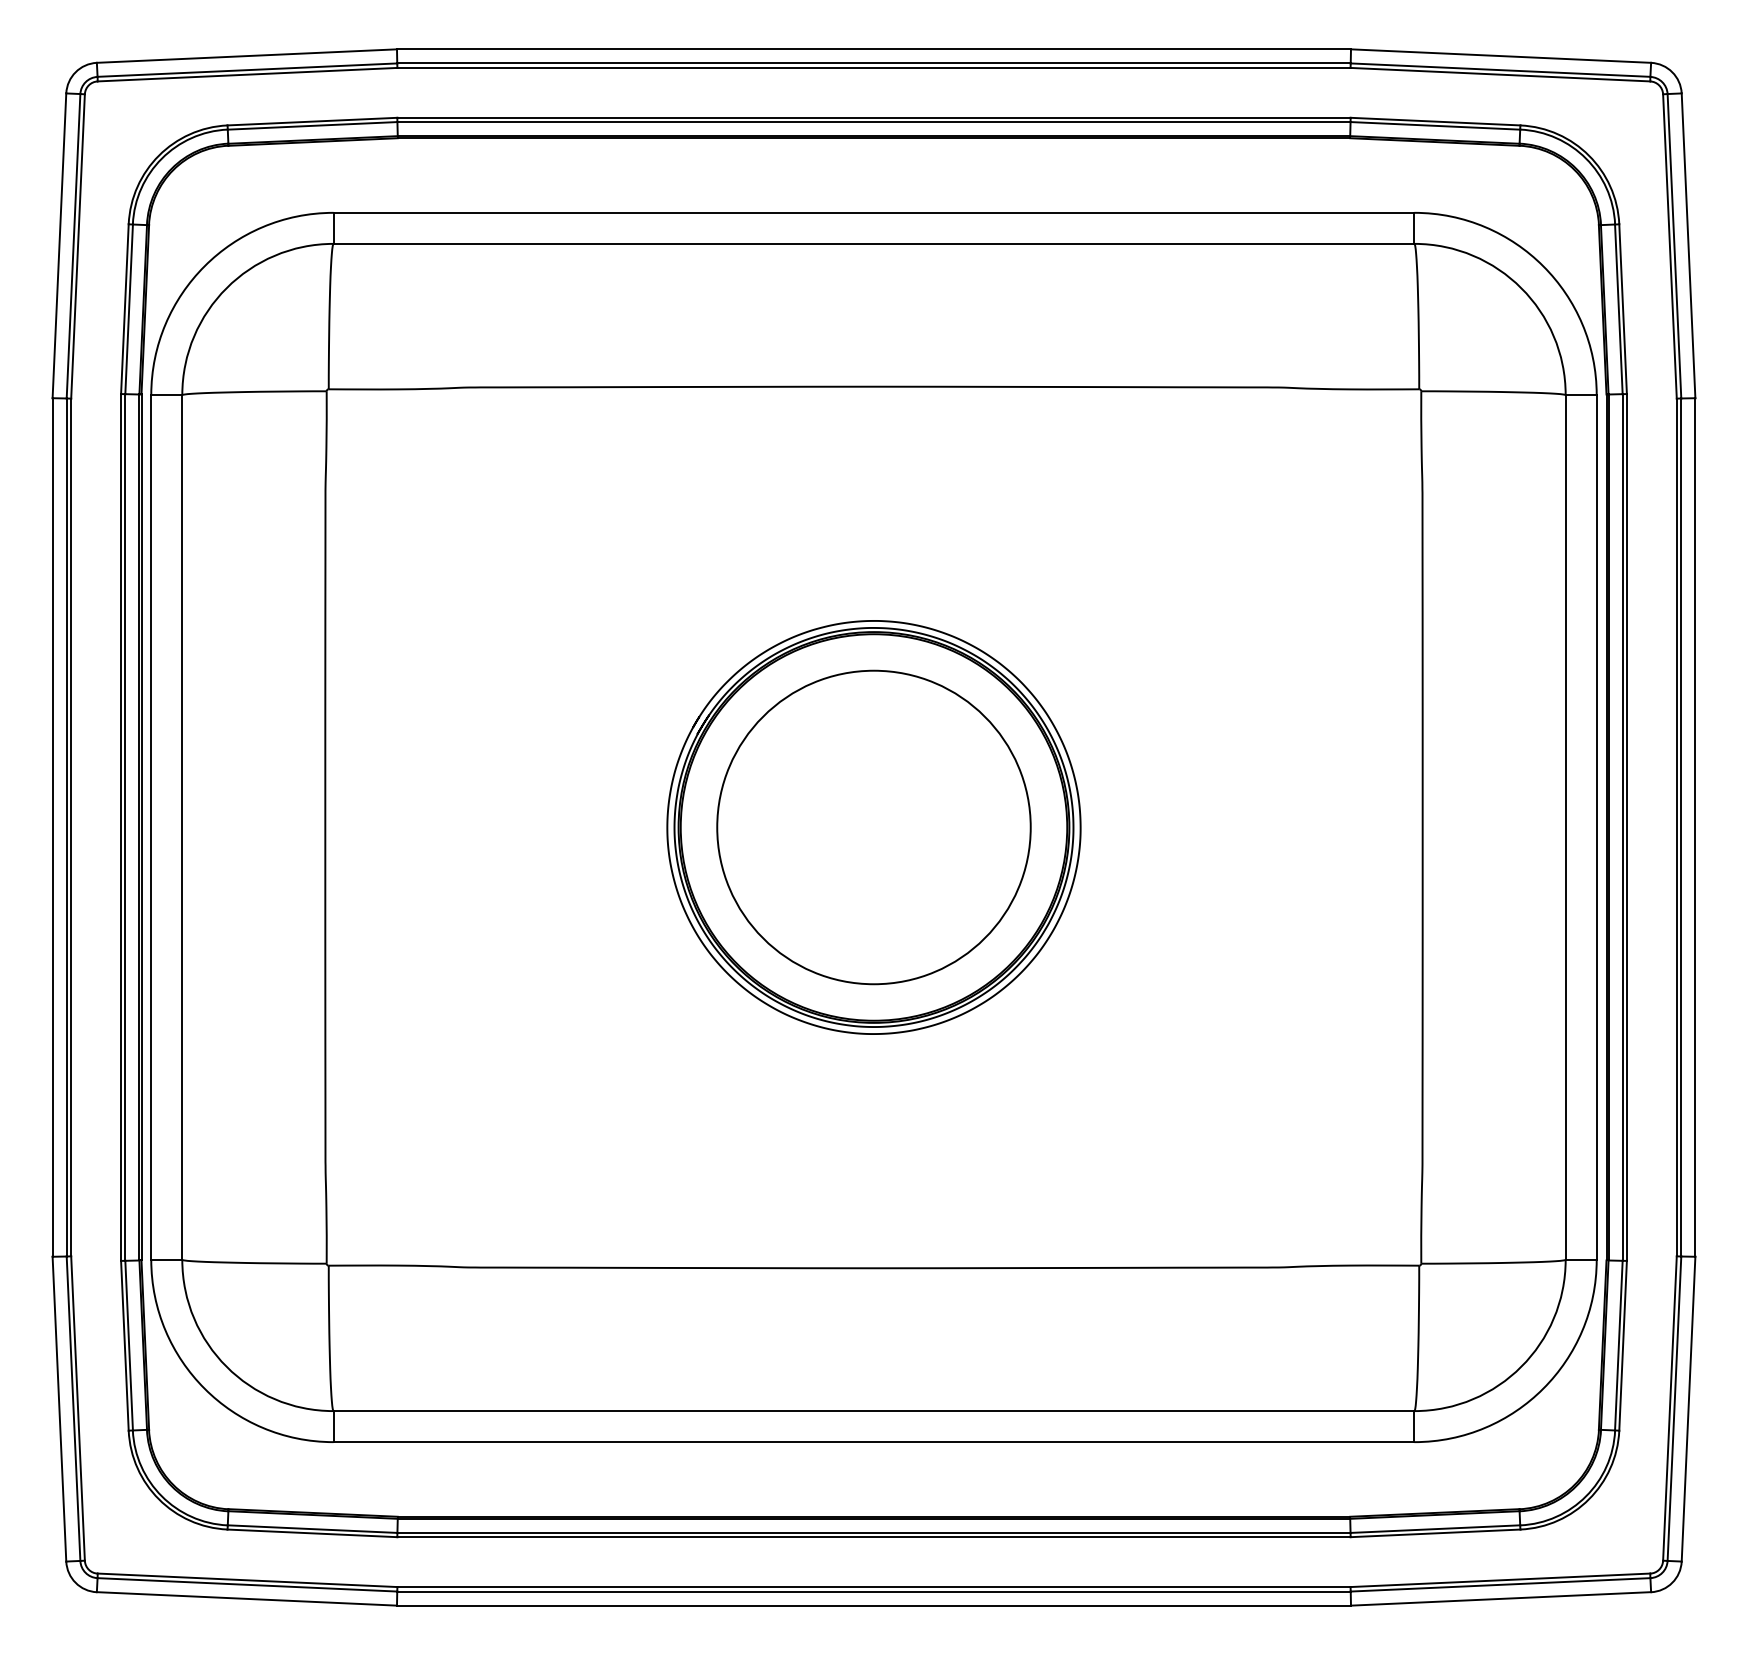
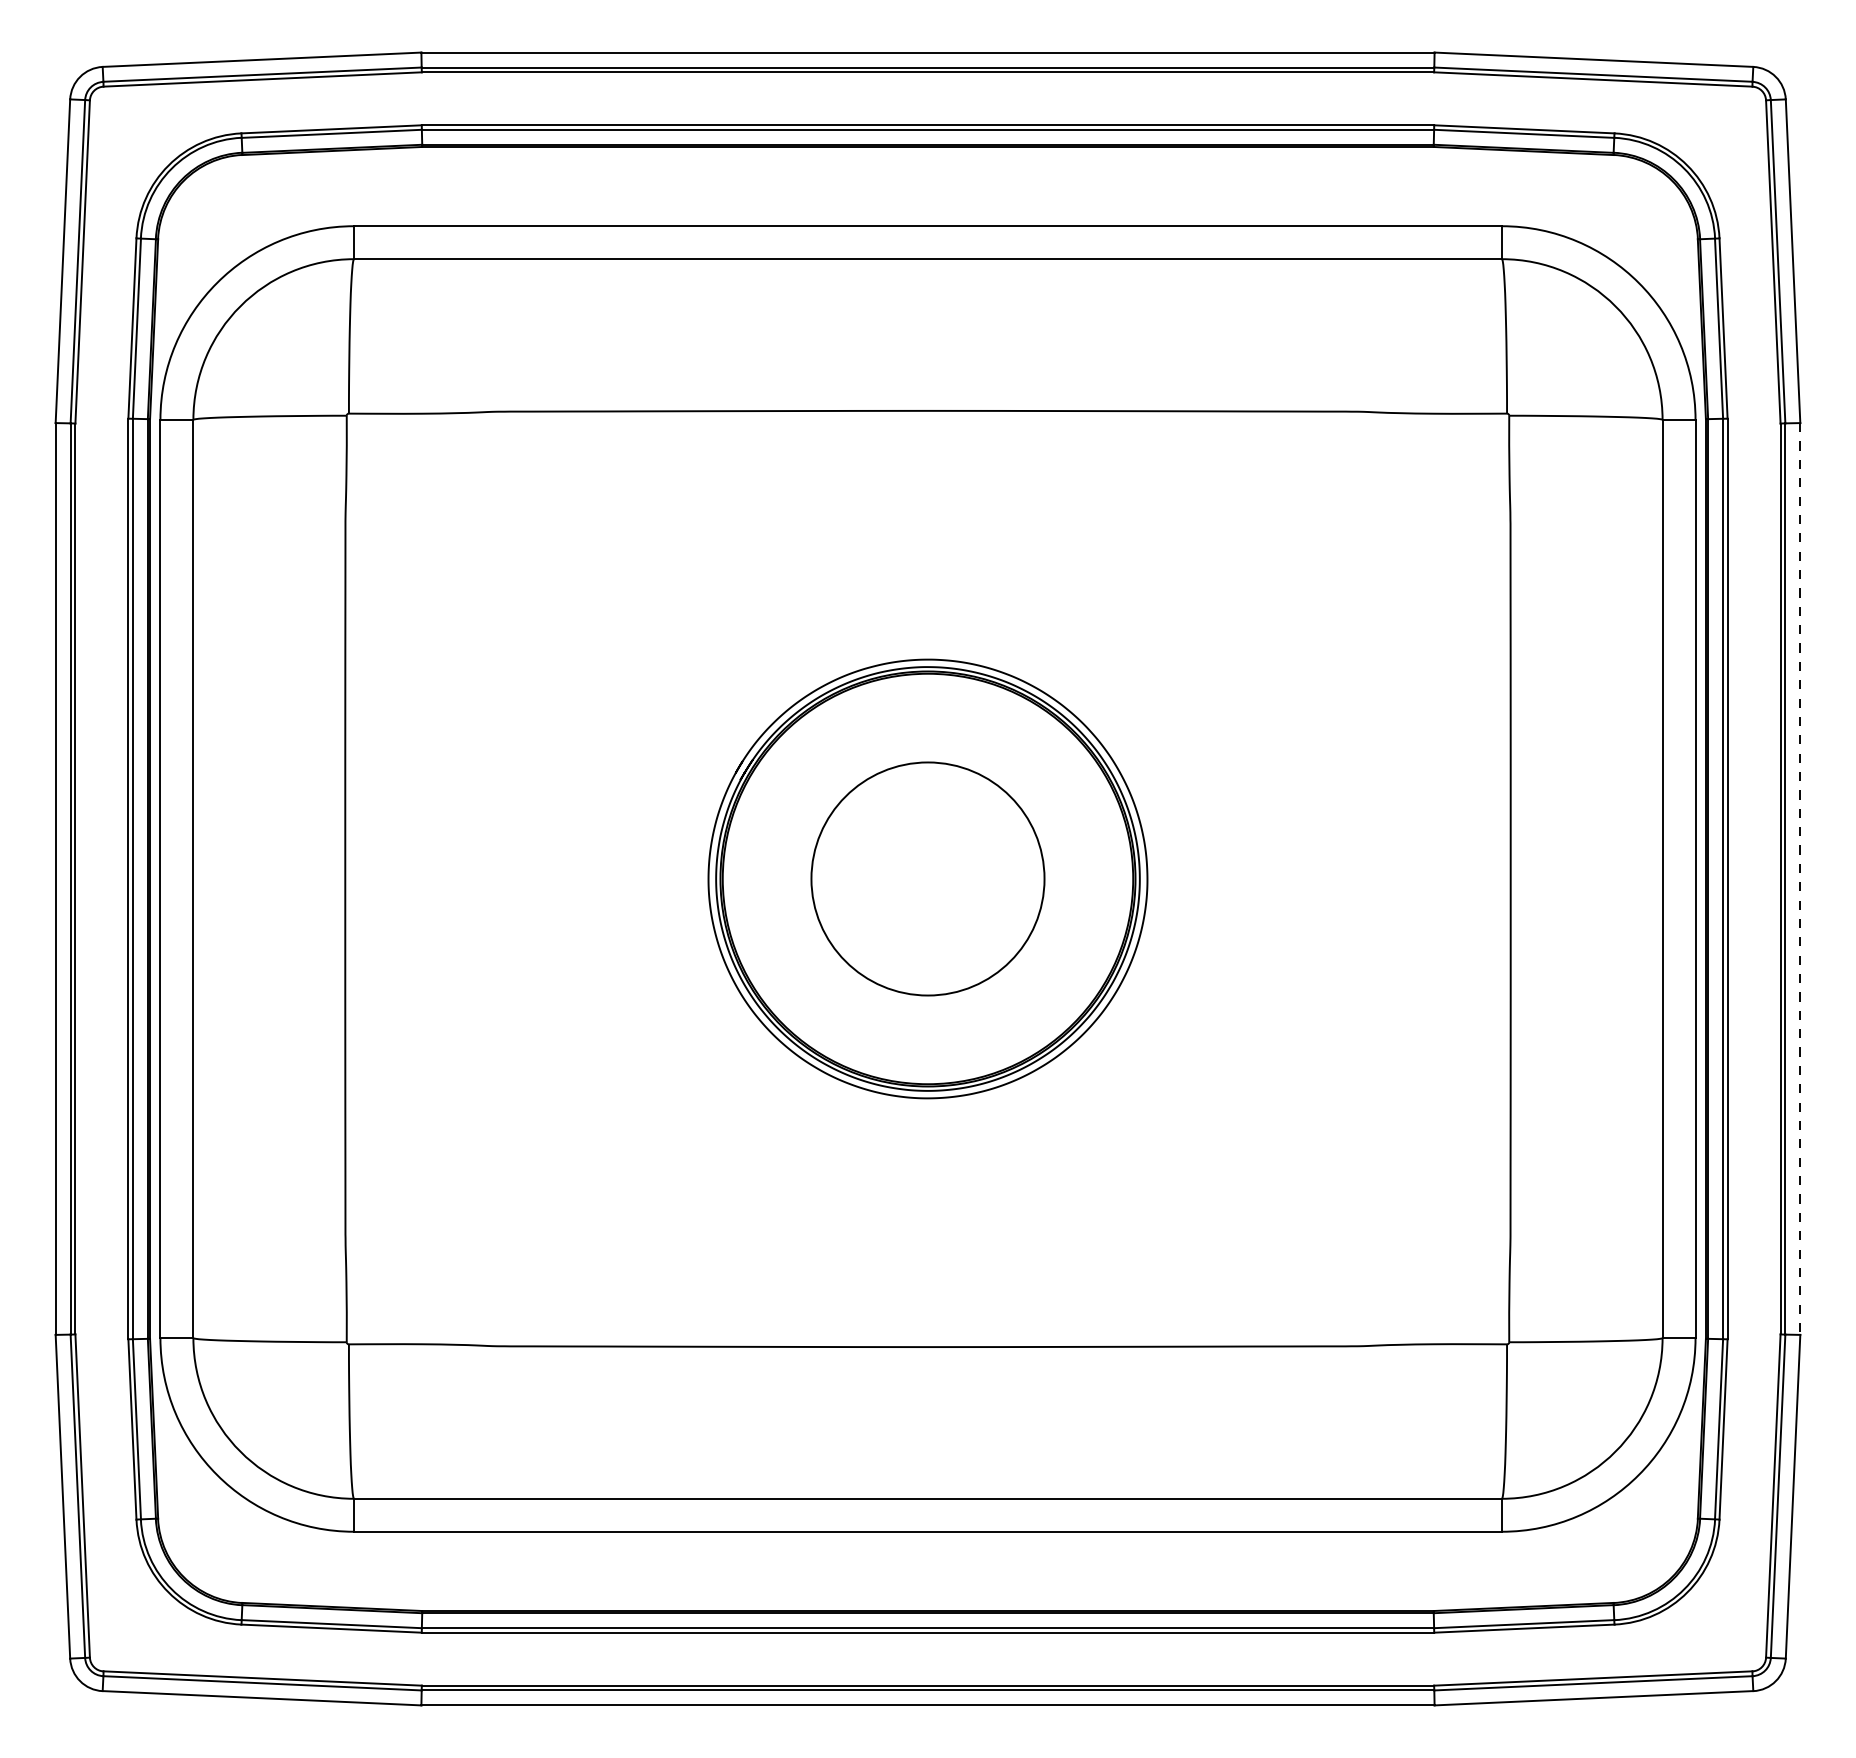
circle: (873, 827) -> (927, 878), size x0.7
line: (1695, 827) -> (1800, 879), solid -> dashed

